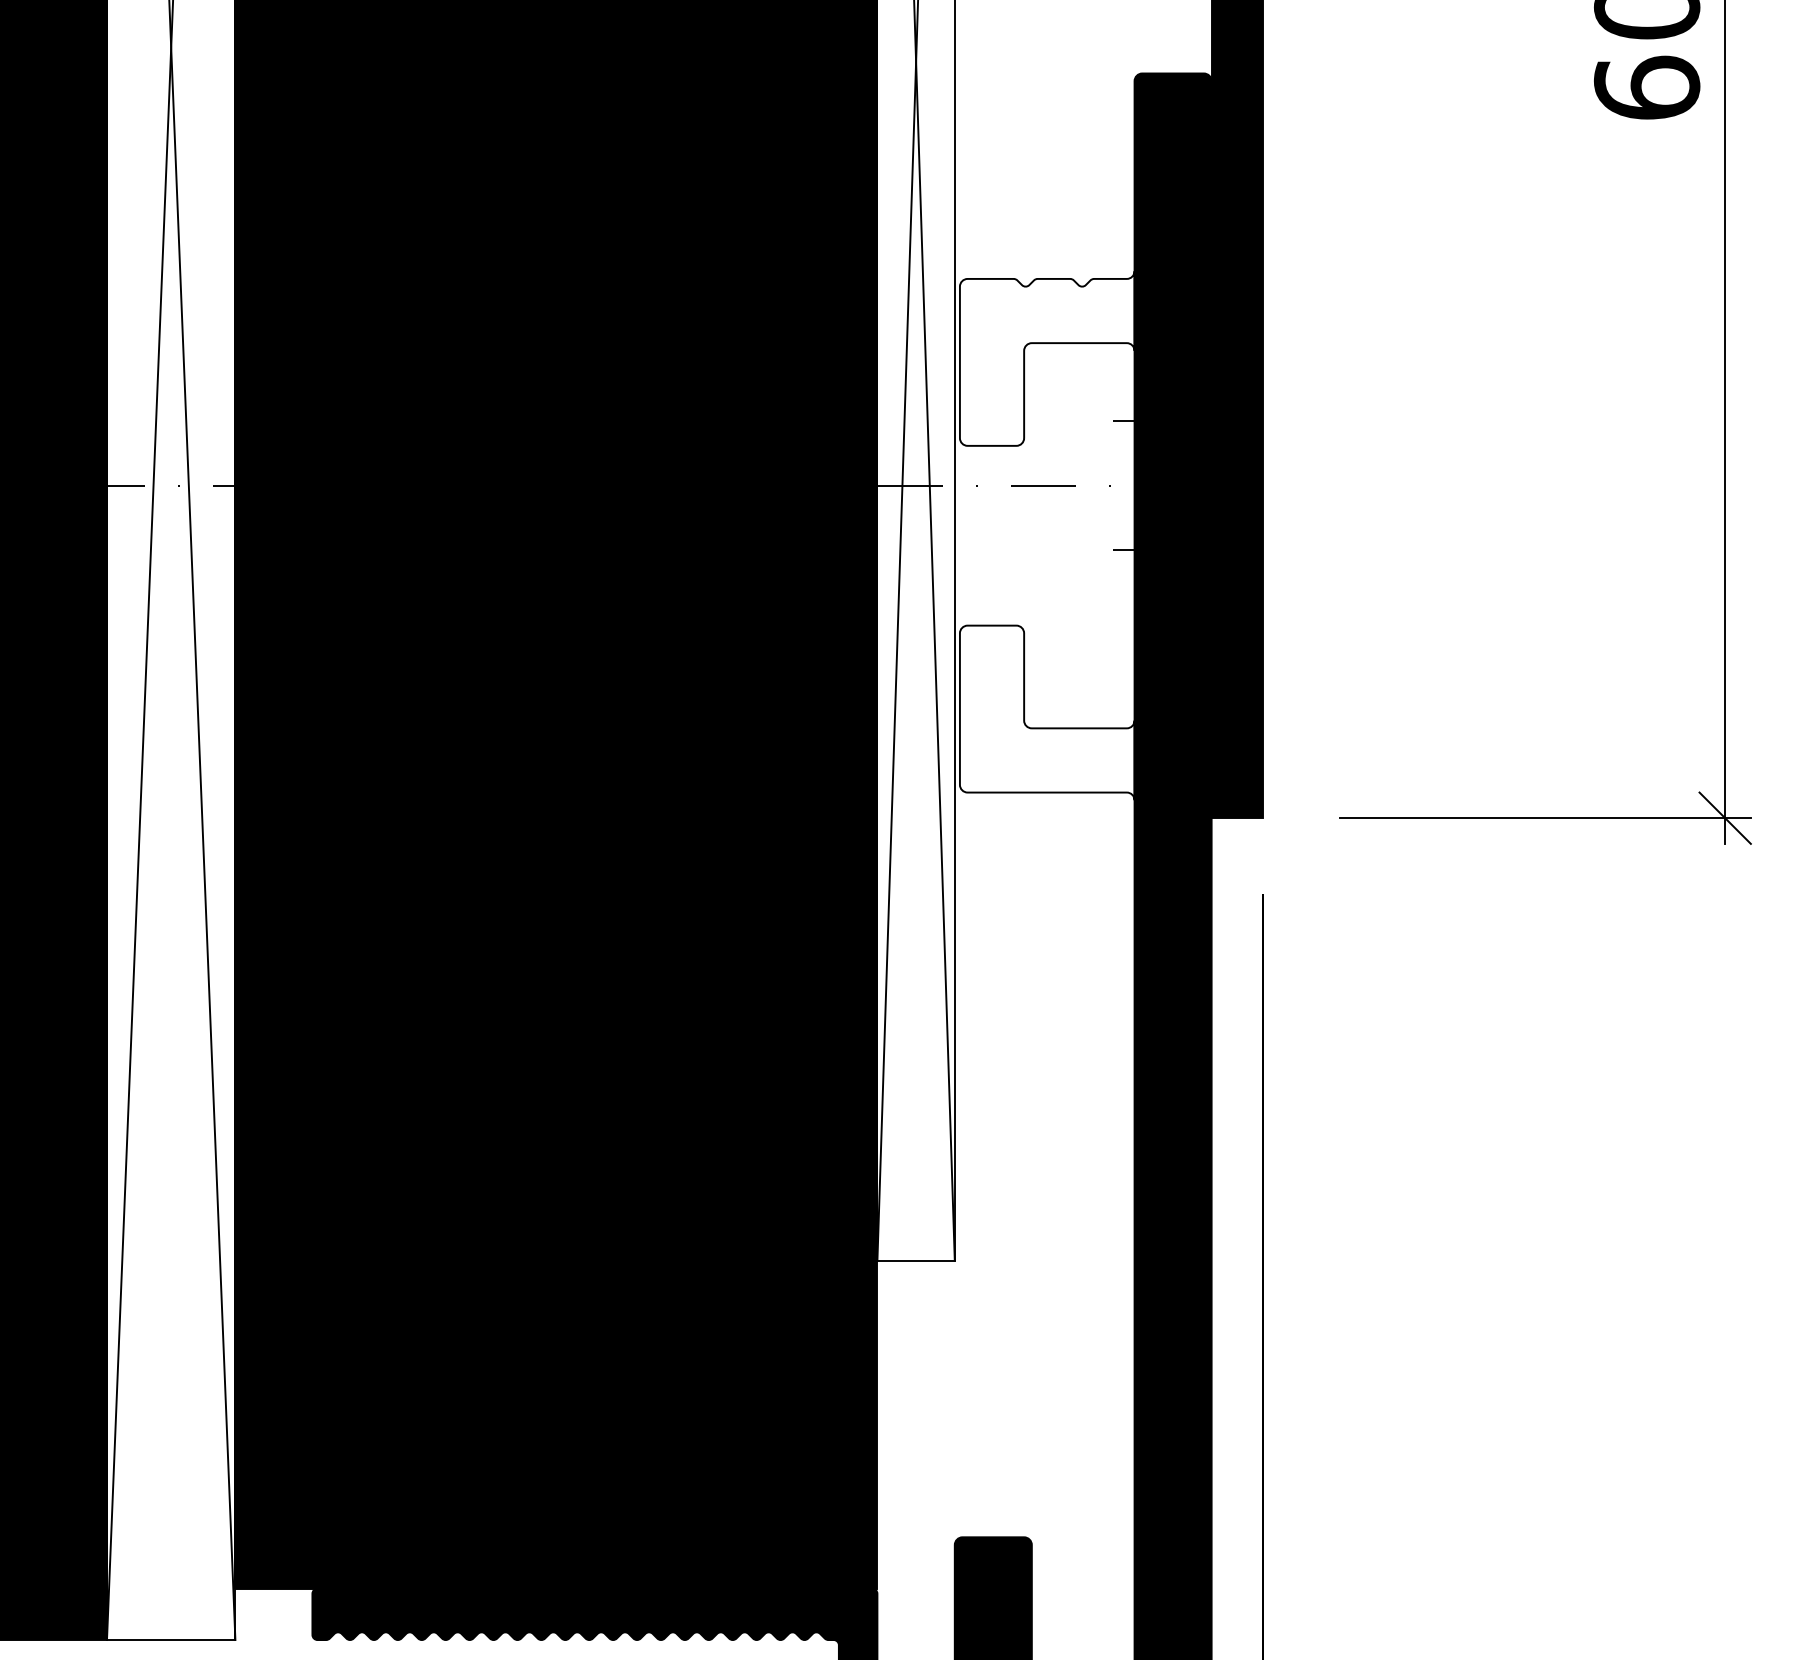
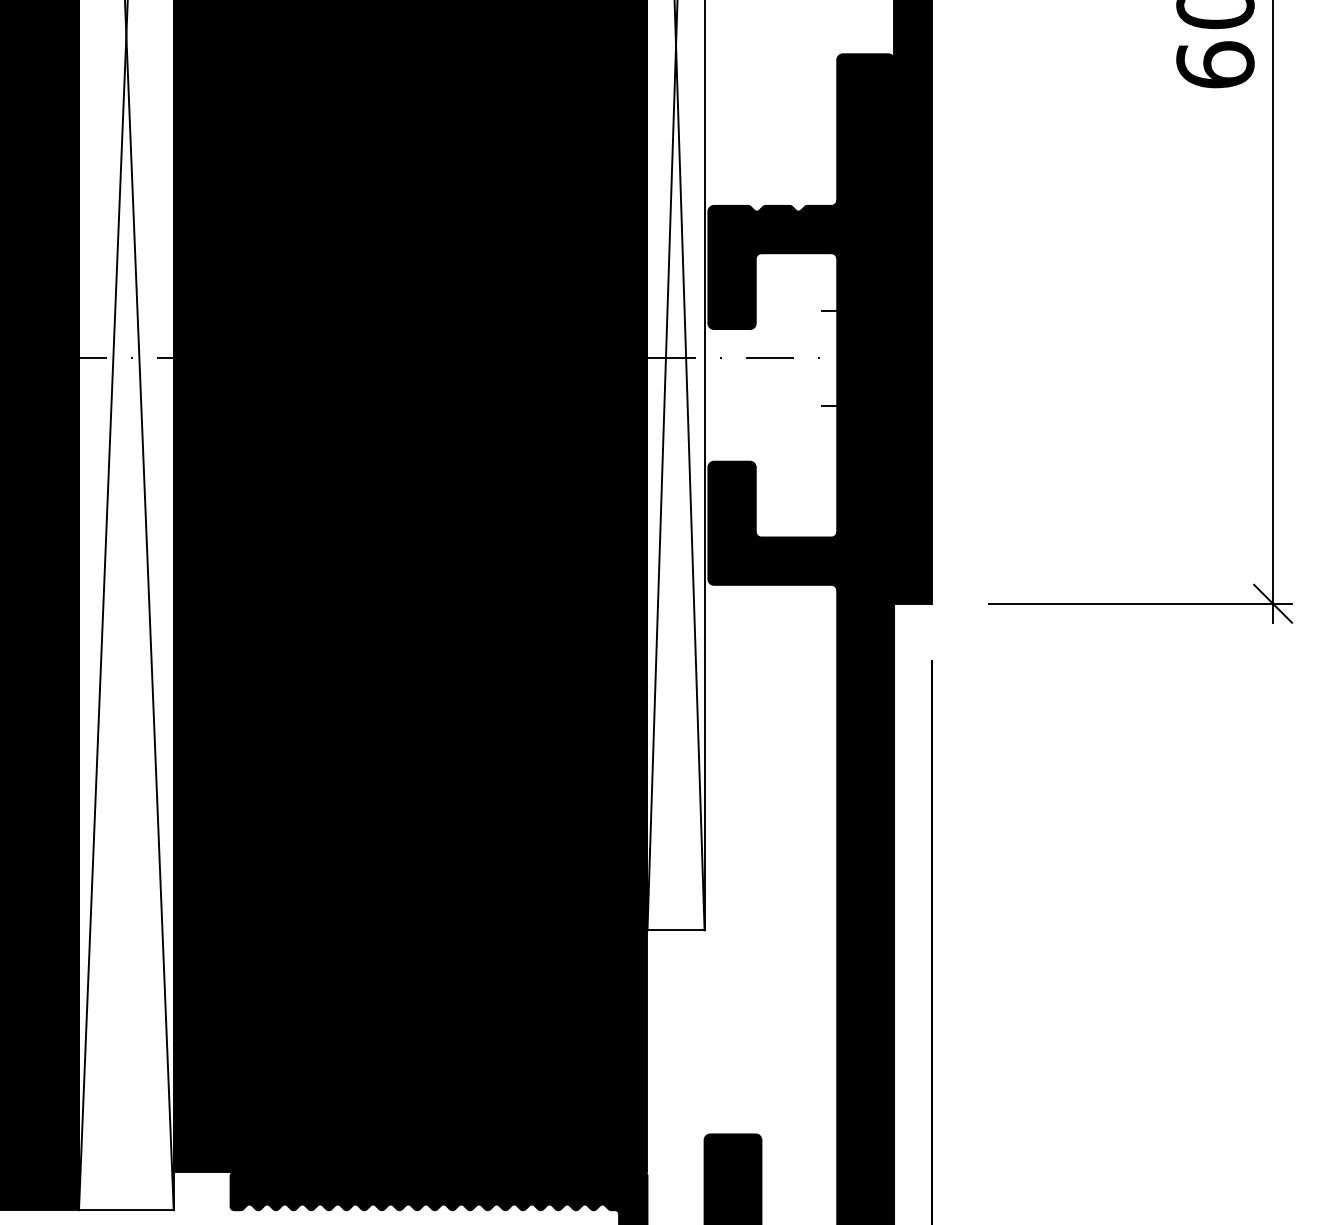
fill: (1046, 358) -> (772, 264), added
fill: (1046, 712) -> (772, 525), added

